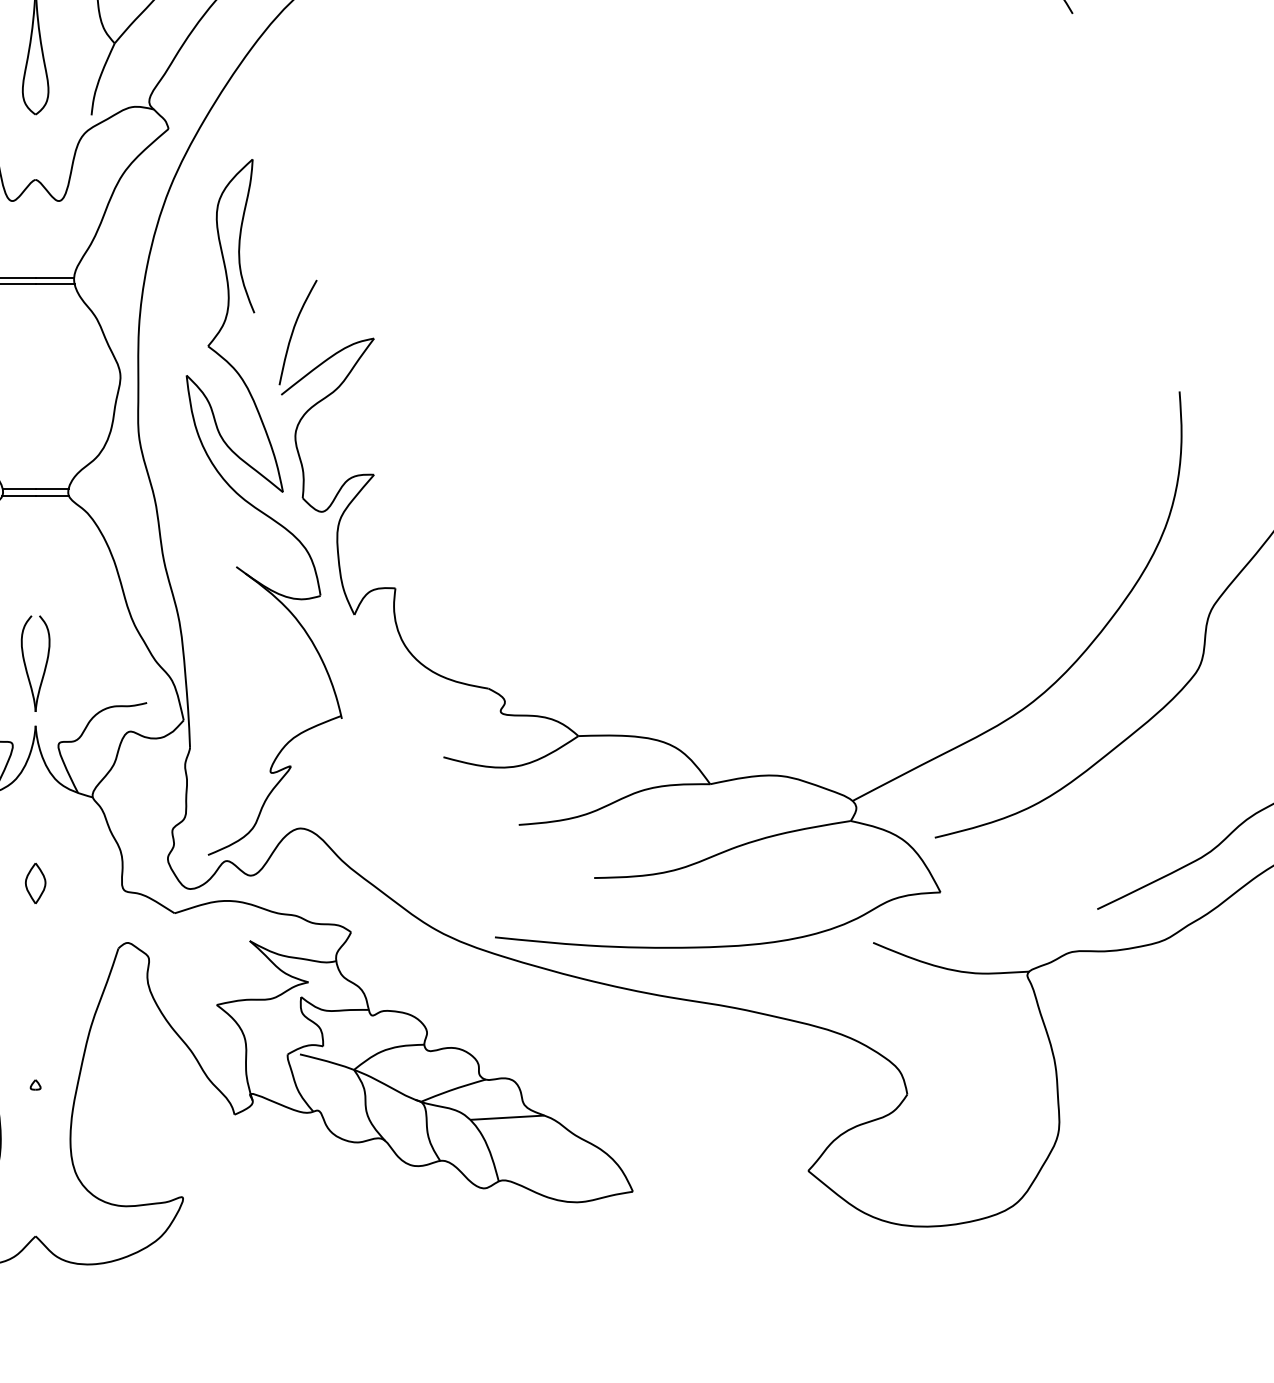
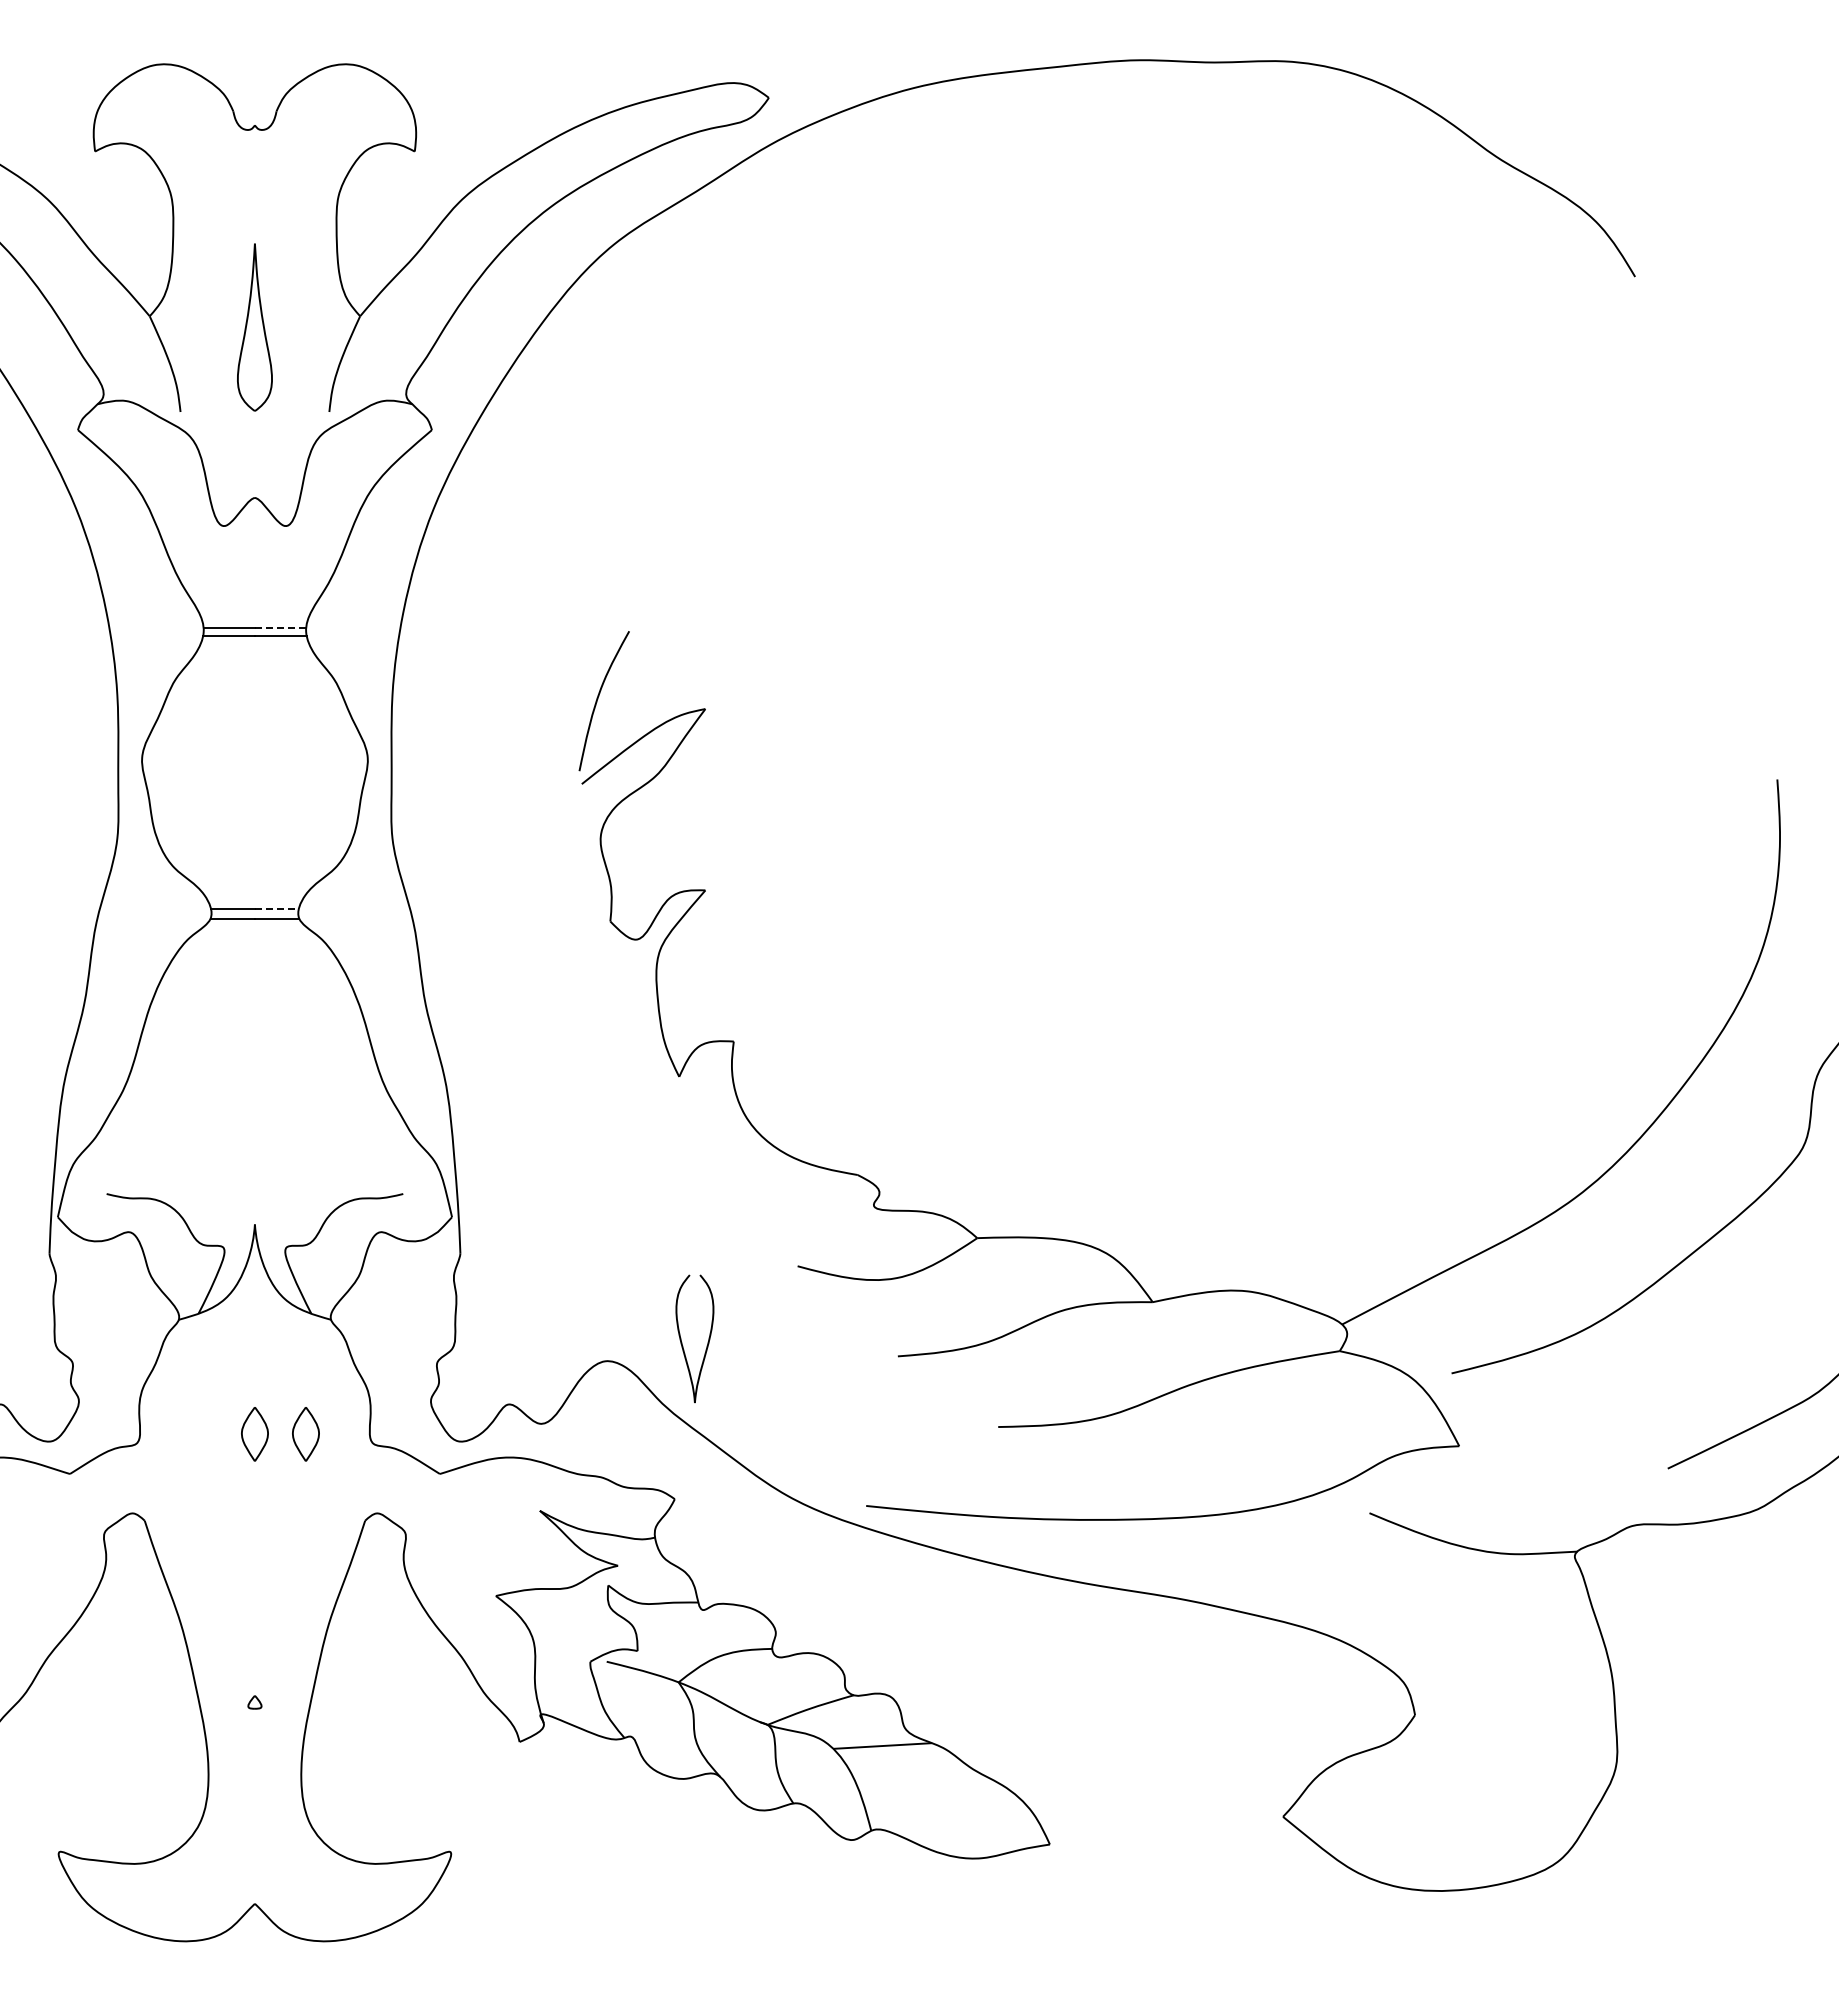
line: (54, 277) -> (280, 627), solid -> dashed
line: (51, 489) -> (276, 909), solid -> dashed
part: (263, 511) -> (557, 939), removed
part: (26, 666) -> (682, 1342), moved
part: (73, 883) -> (305, 1434), added

